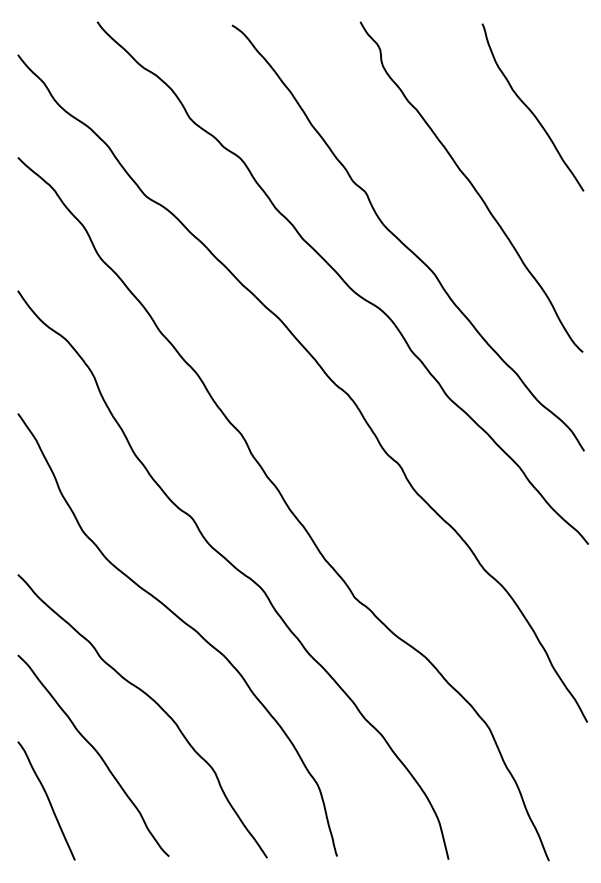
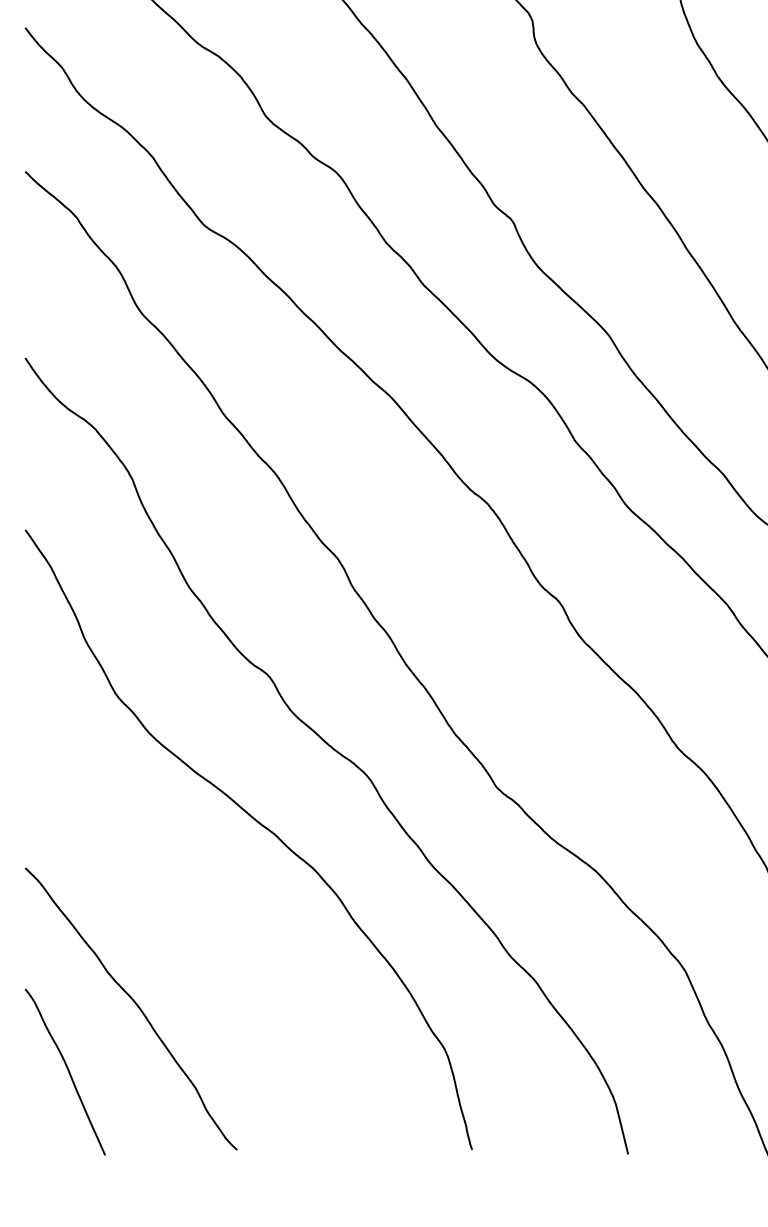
curve: (155, 703) -> (217, 935), removed

